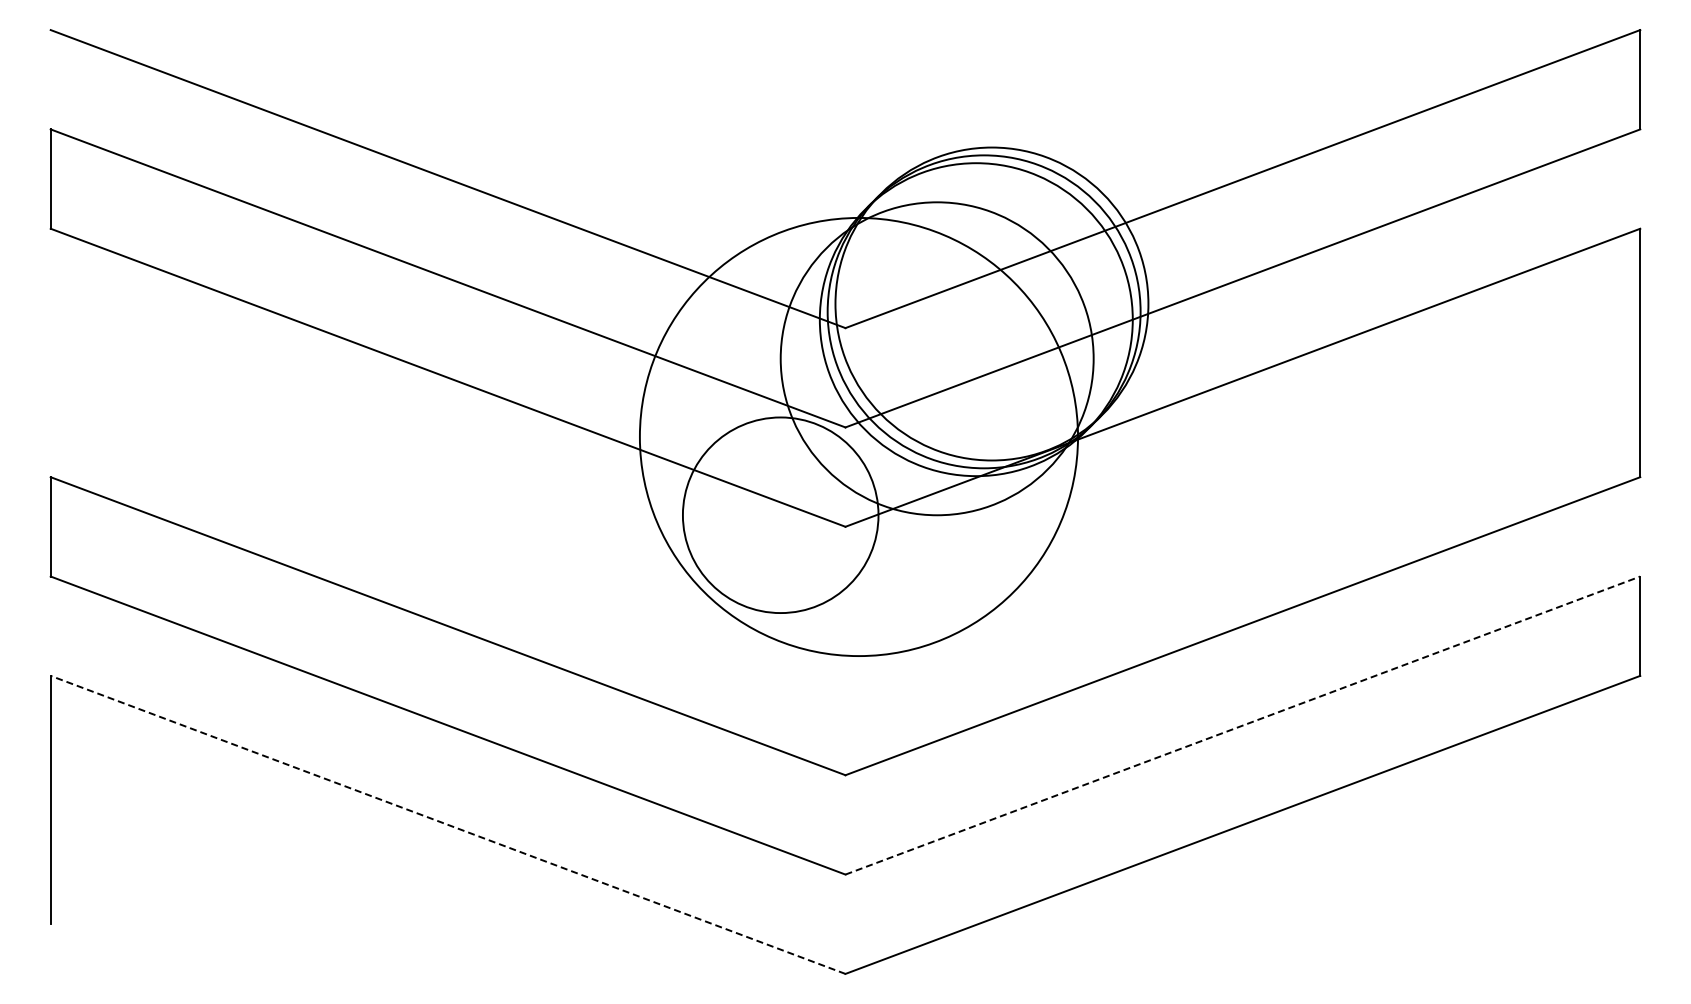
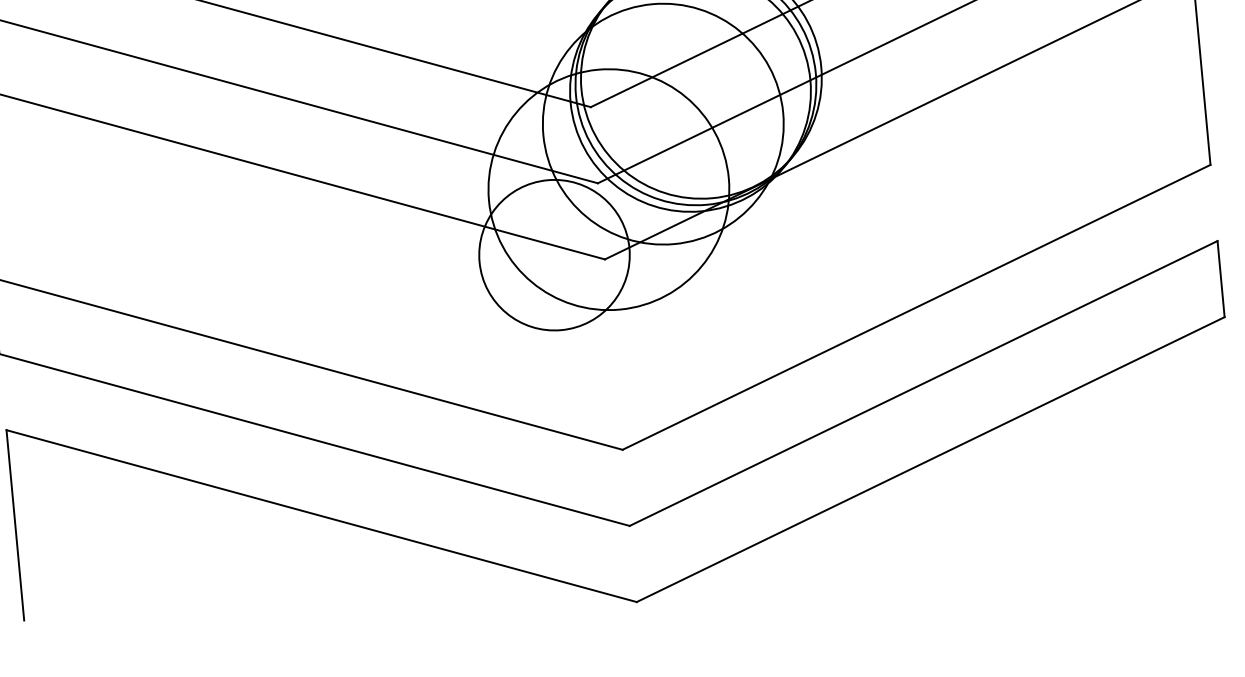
circle: (858, 436) -> (608, 189), size x0.71
line: (1243, 725) -> (924, 383), dashed -> solid
line: (447, 824) -> (321, 515), dashed -> solid

